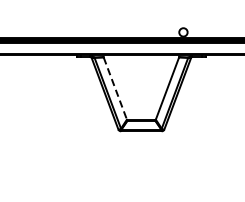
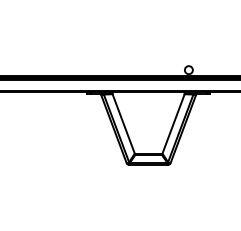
line: (115, 88) -> (123, 123), dashed -> solid

